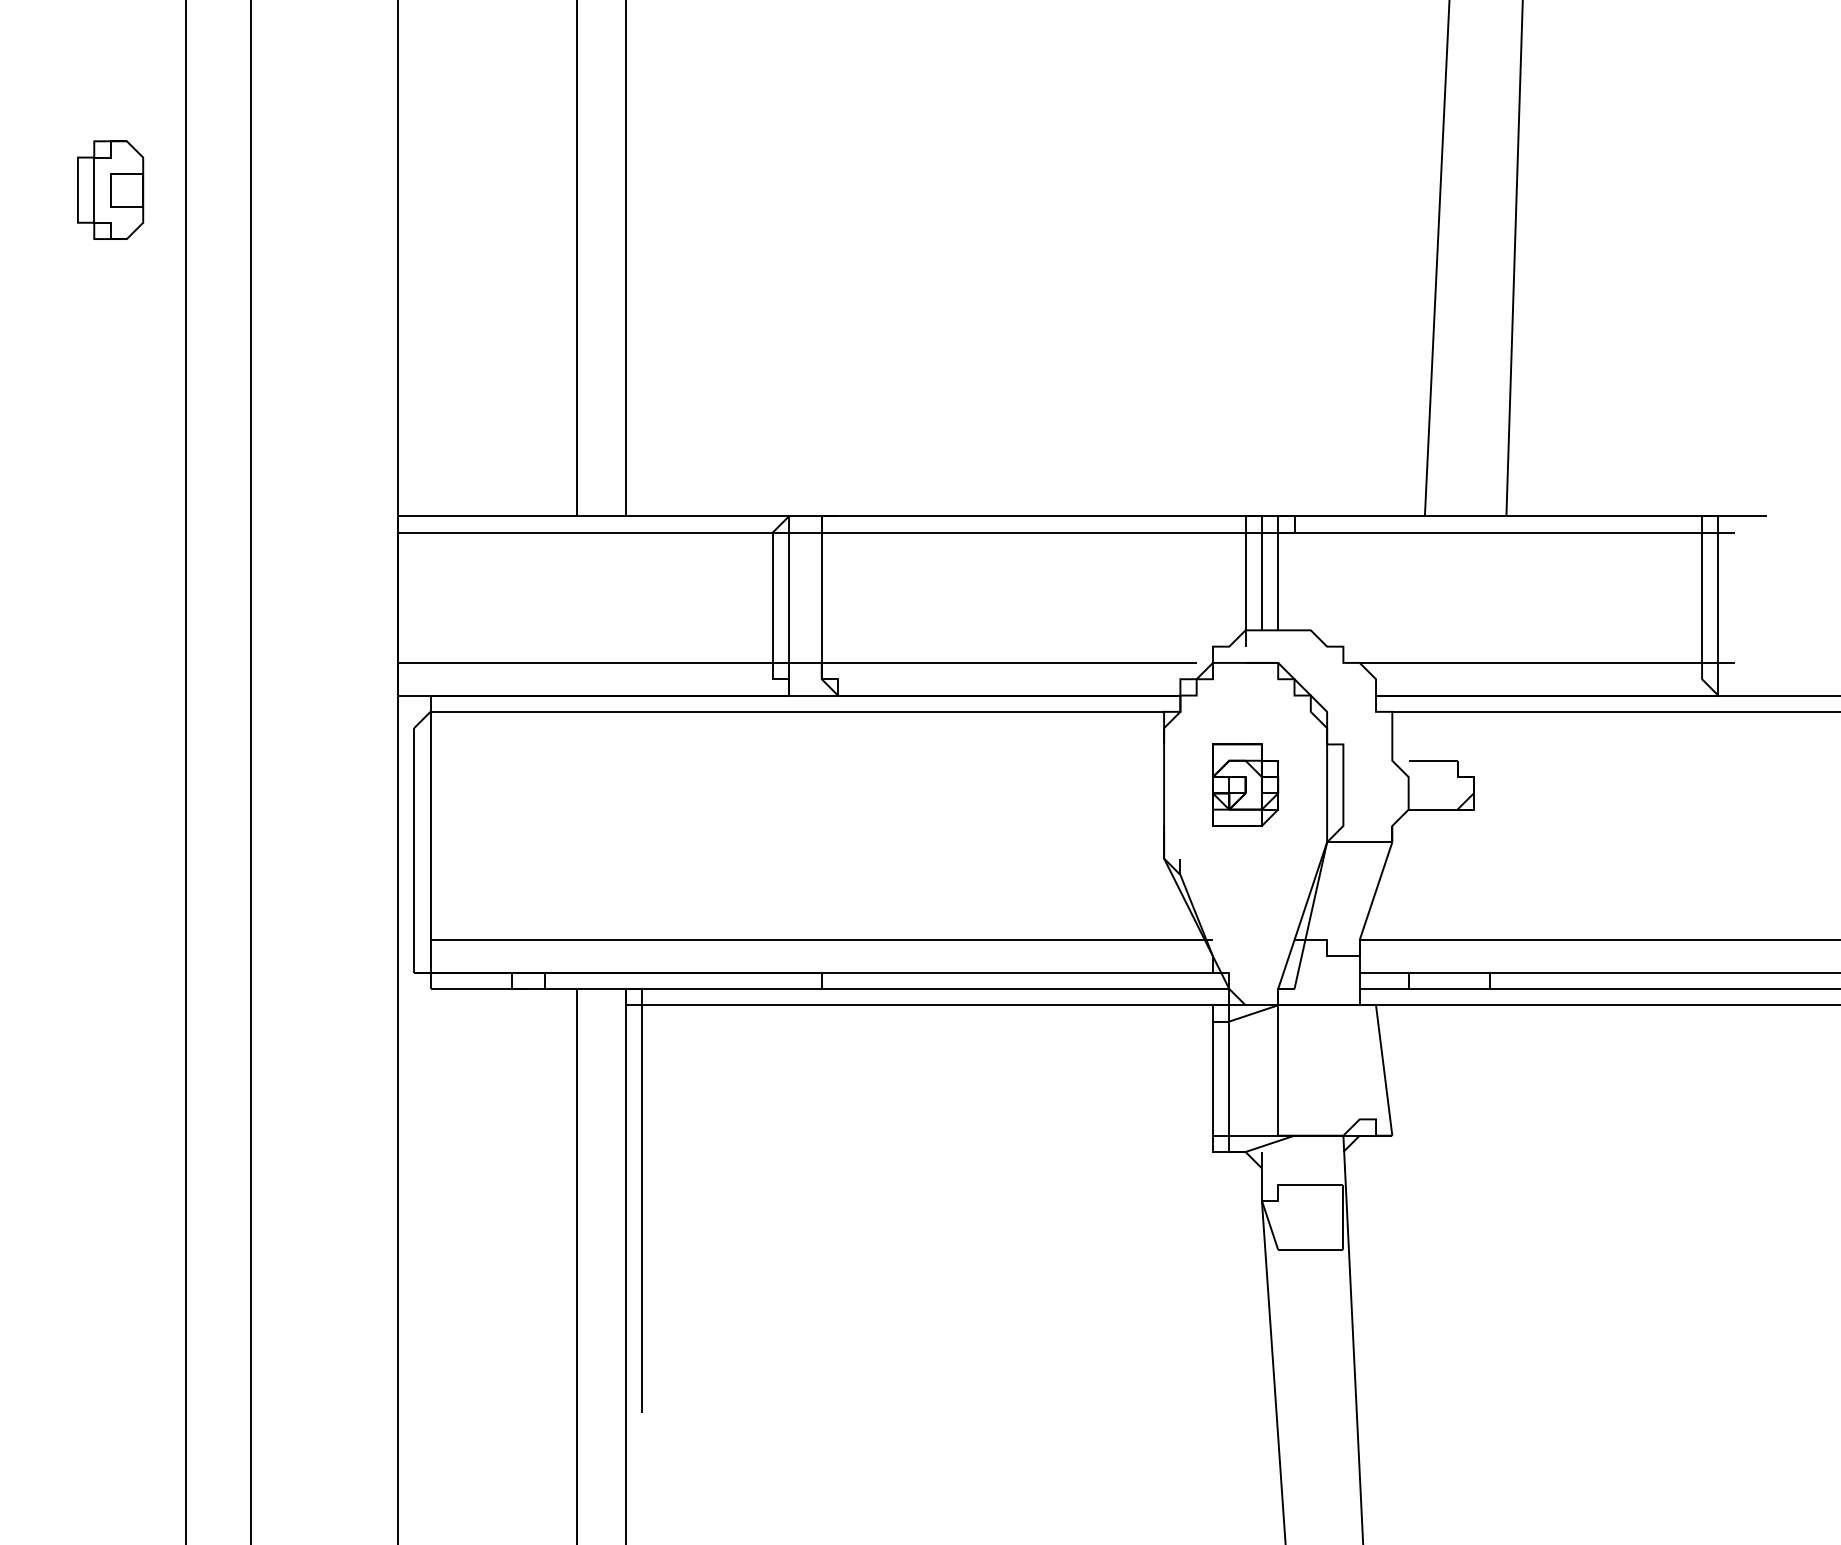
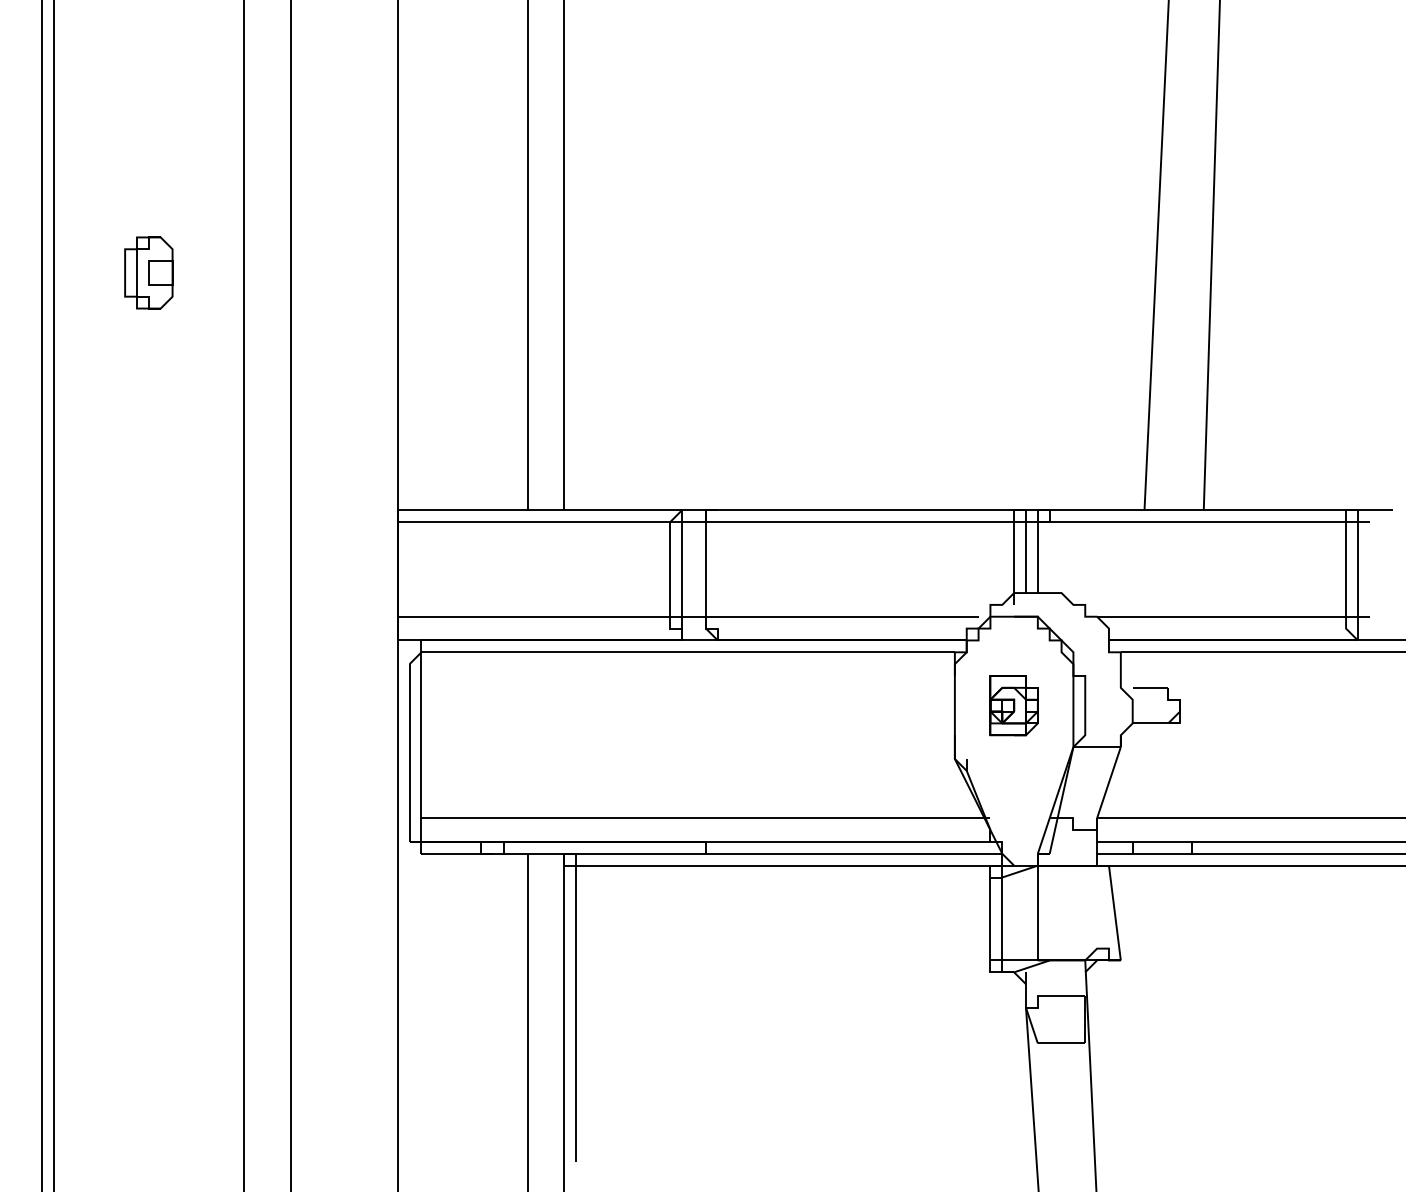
part: (110, 189) -> (148, 272), moved

